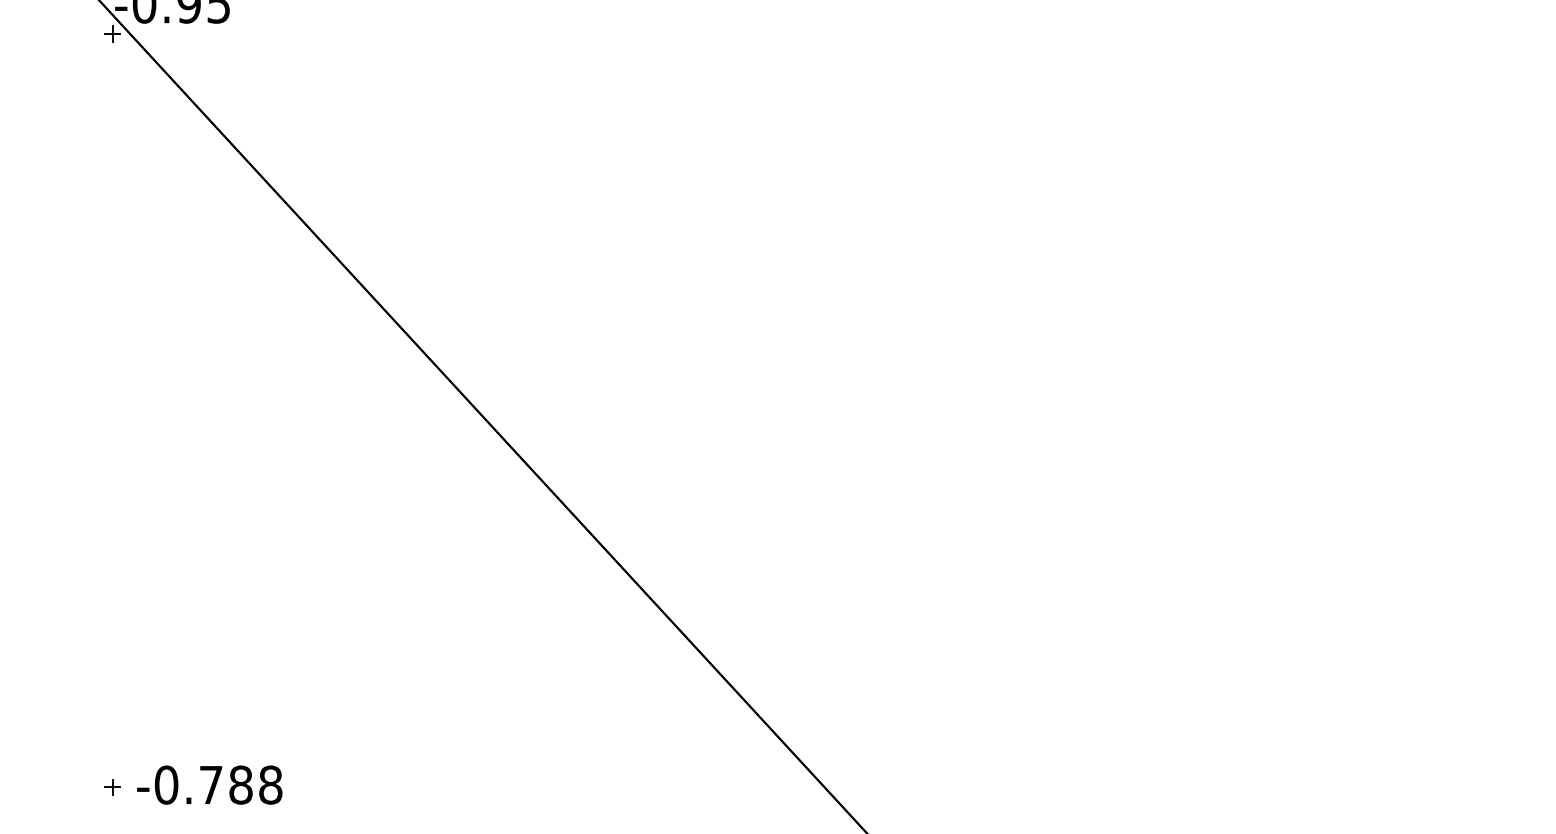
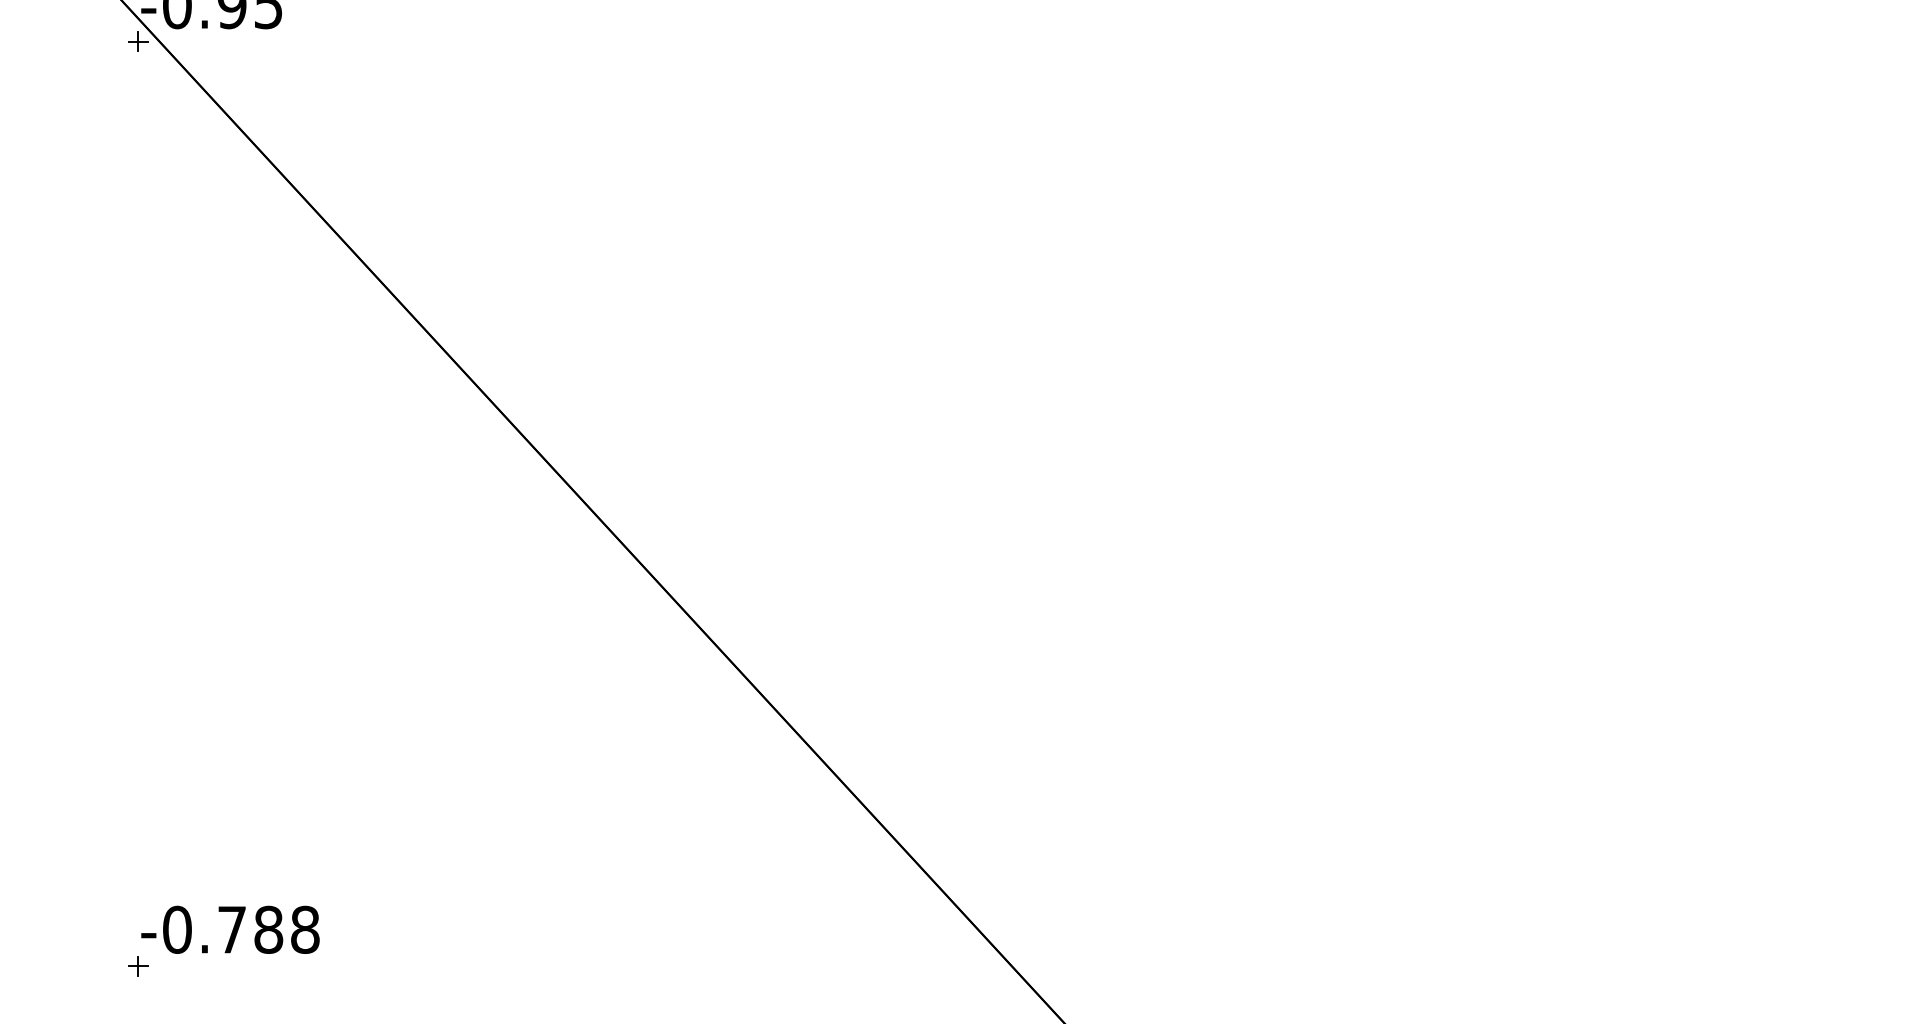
text: (209, 784) -> (230, 929), moved

